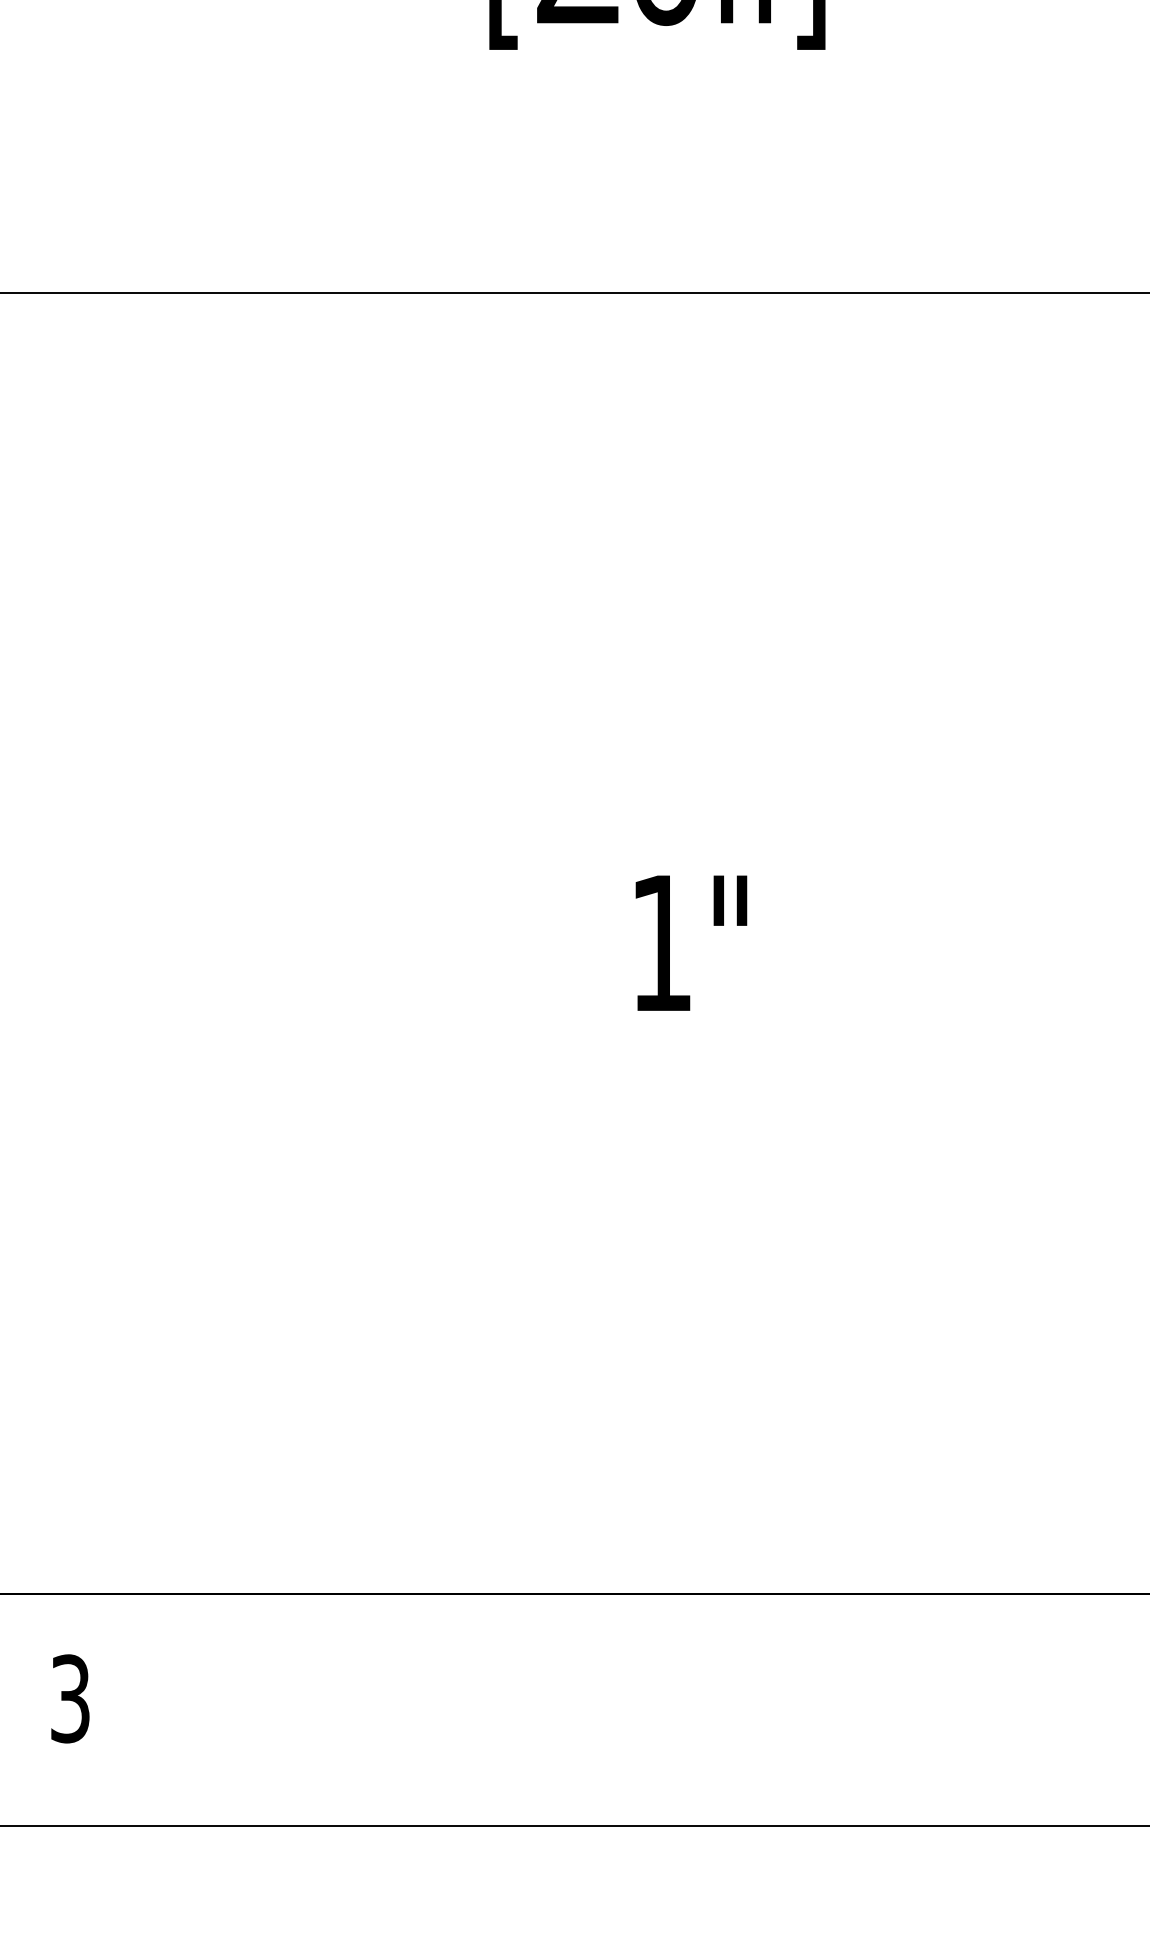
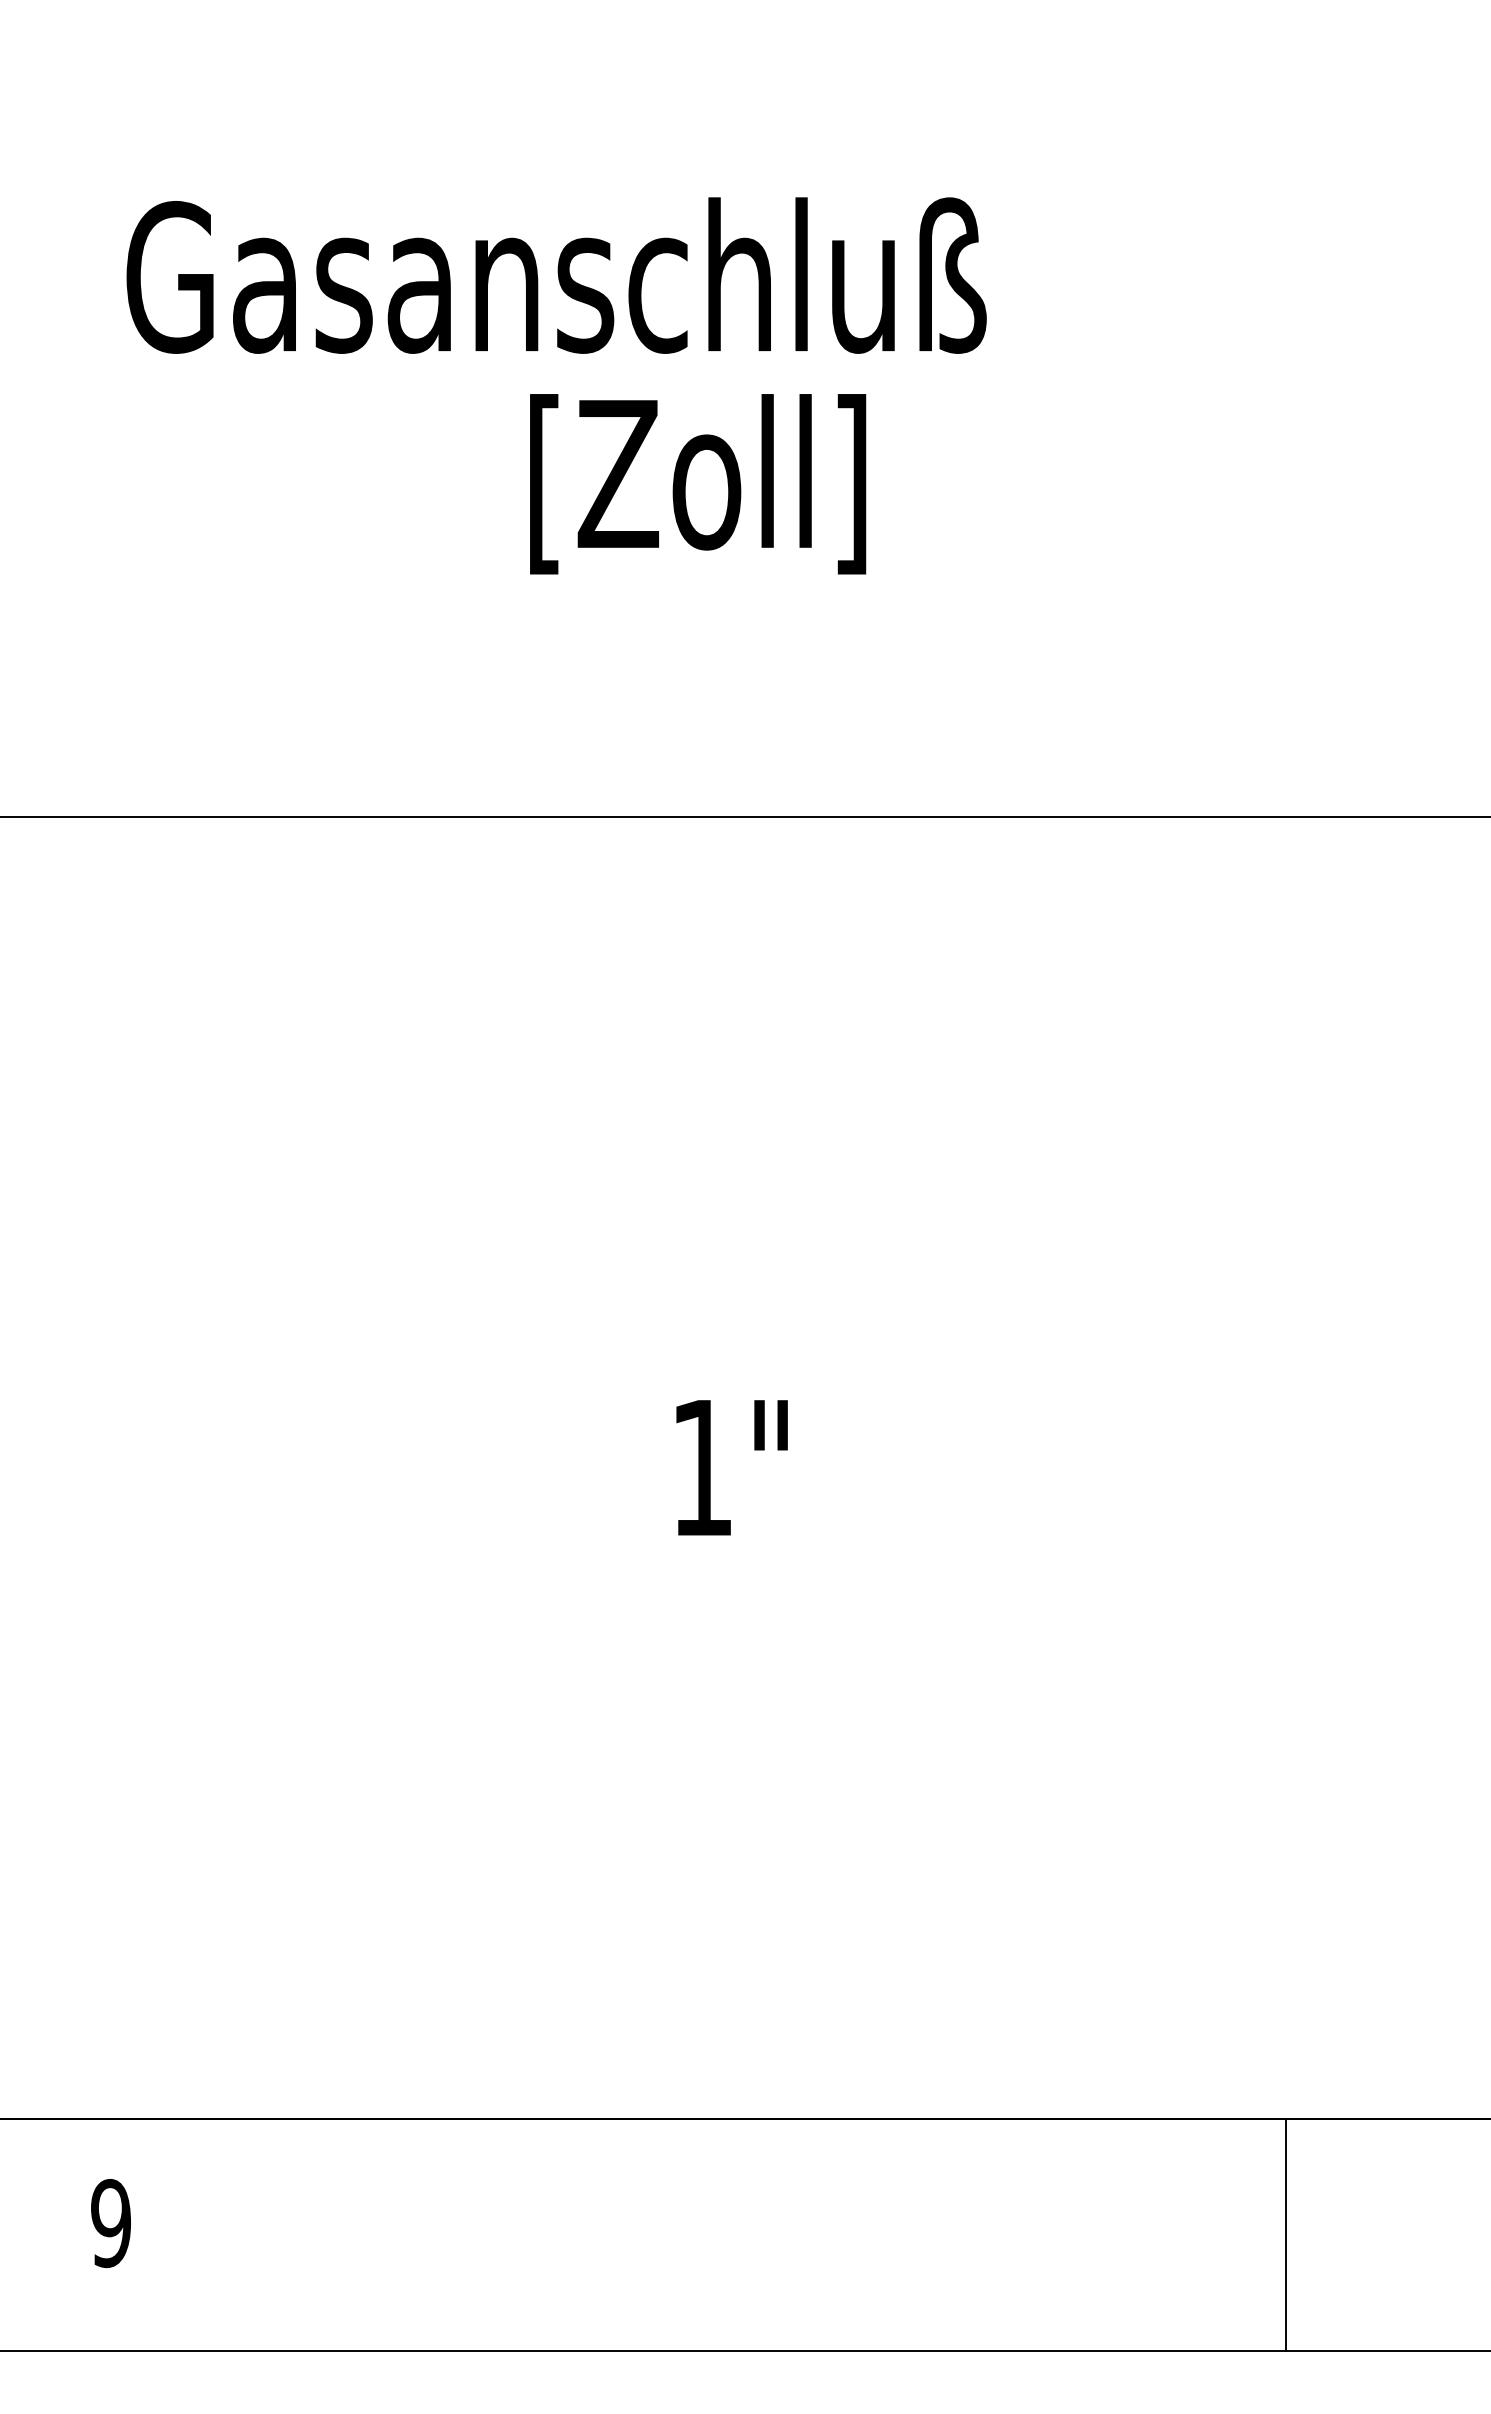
text: (69, 1698) -> (110, 2223), 3 -> 9

